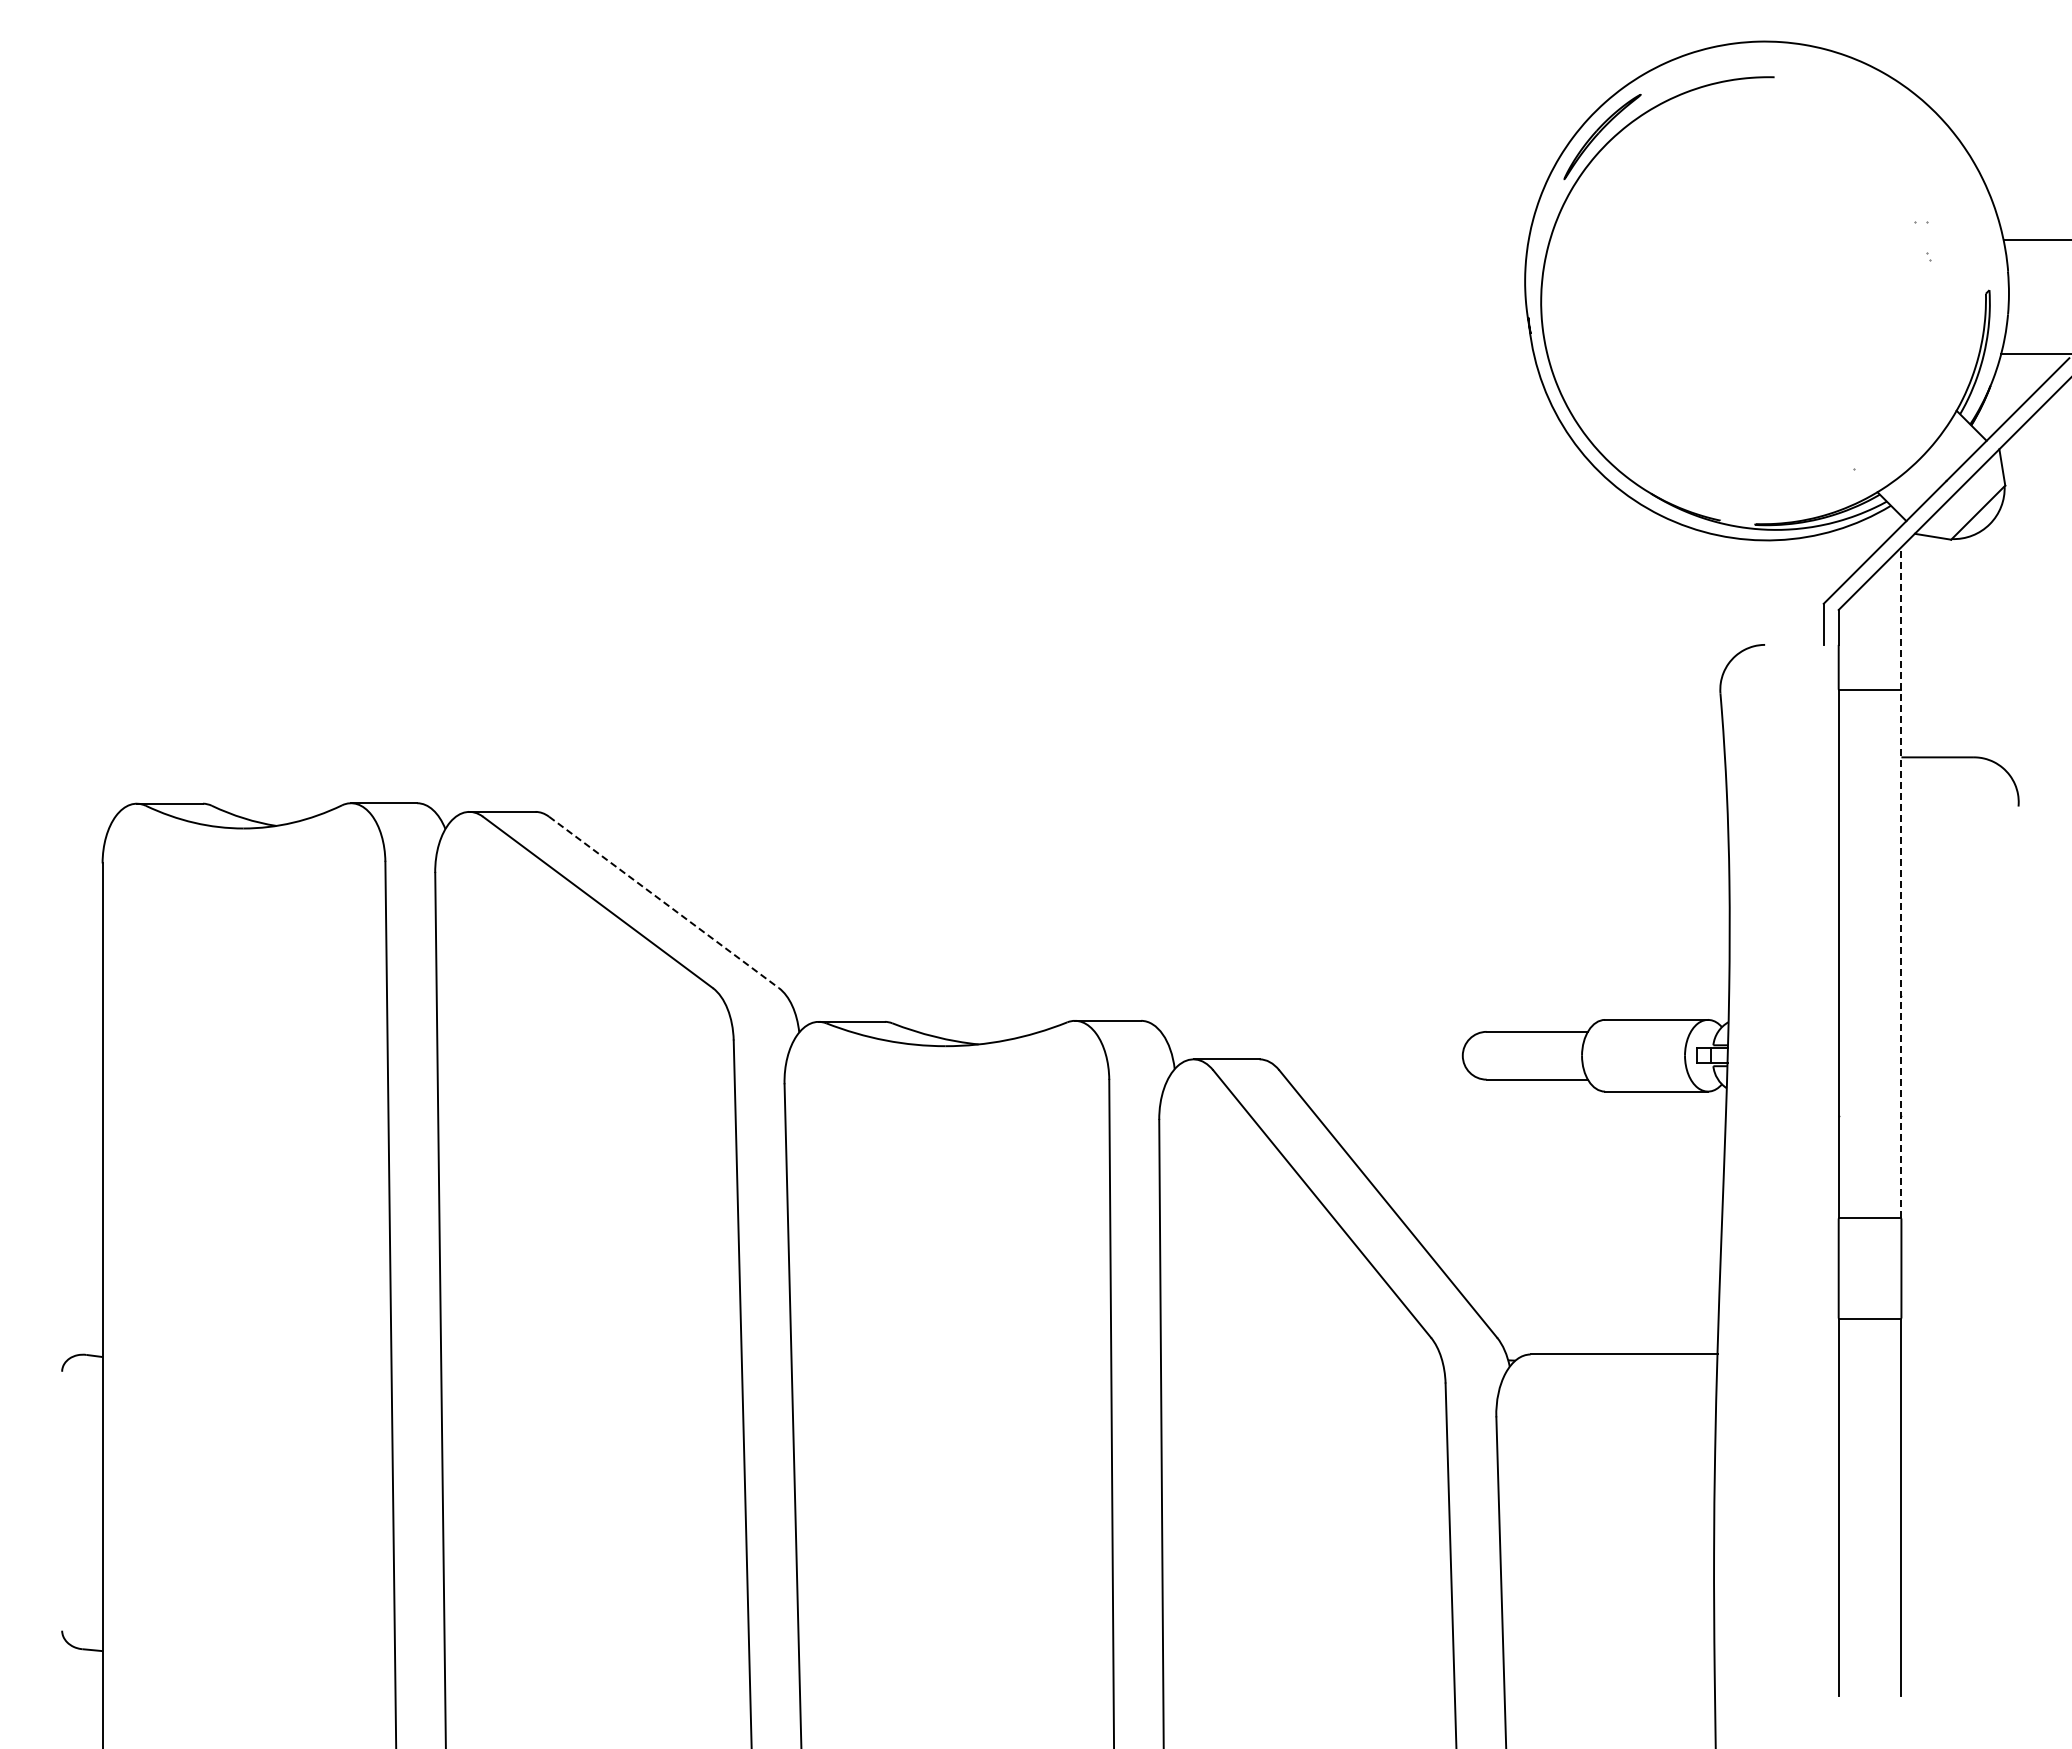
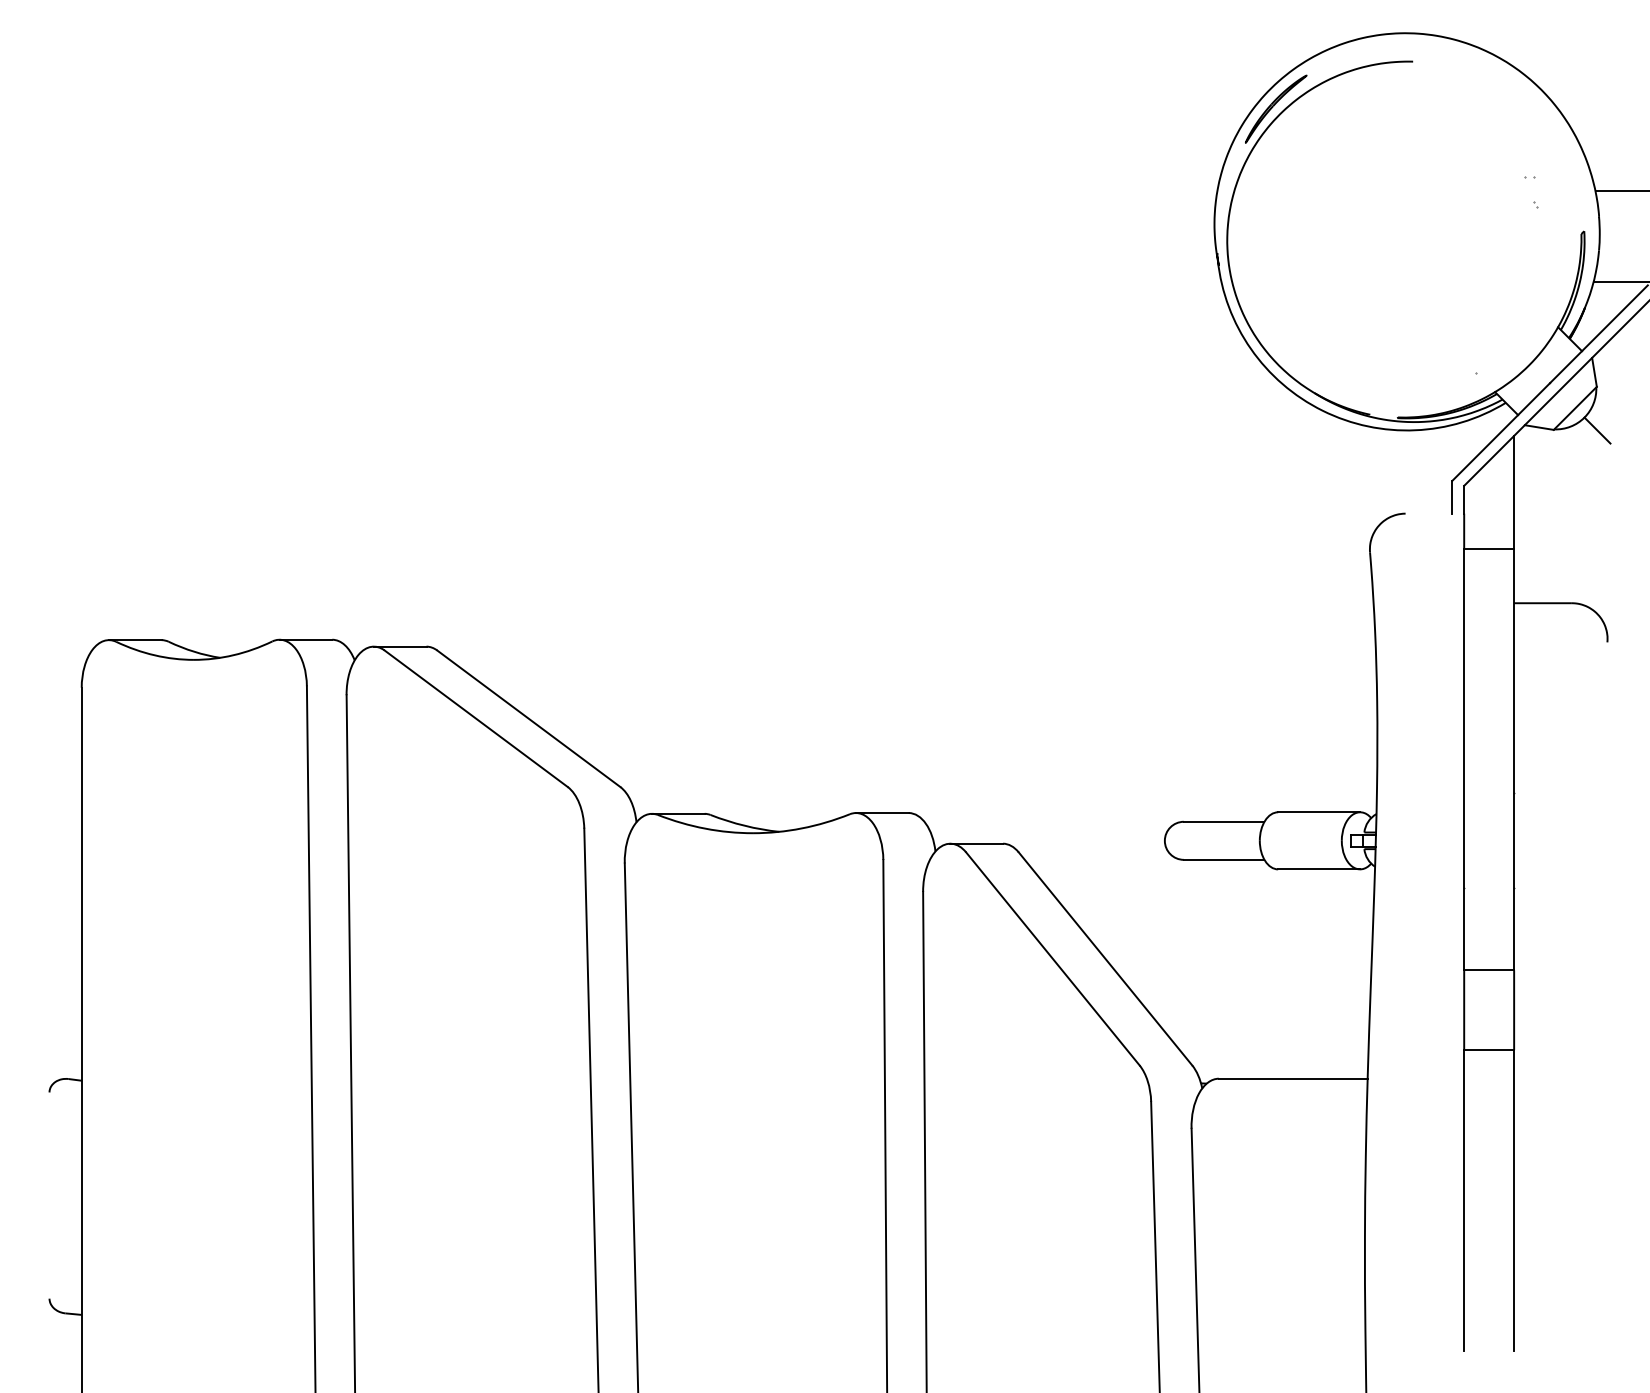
line: (2005, 540) -> (1597, 430), added
line: (1901, 882) -> (1514, 702), dashed -> solid
line: (664, 902) -> (529, 718), dashed -> solid

